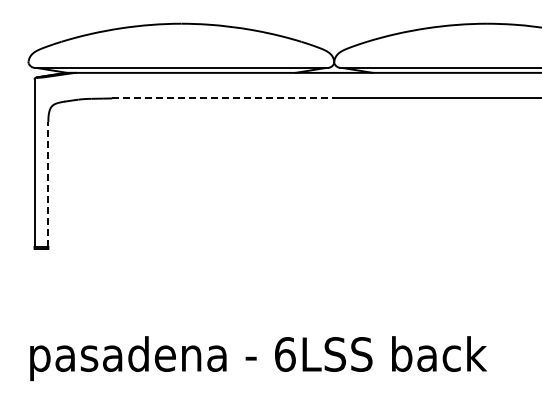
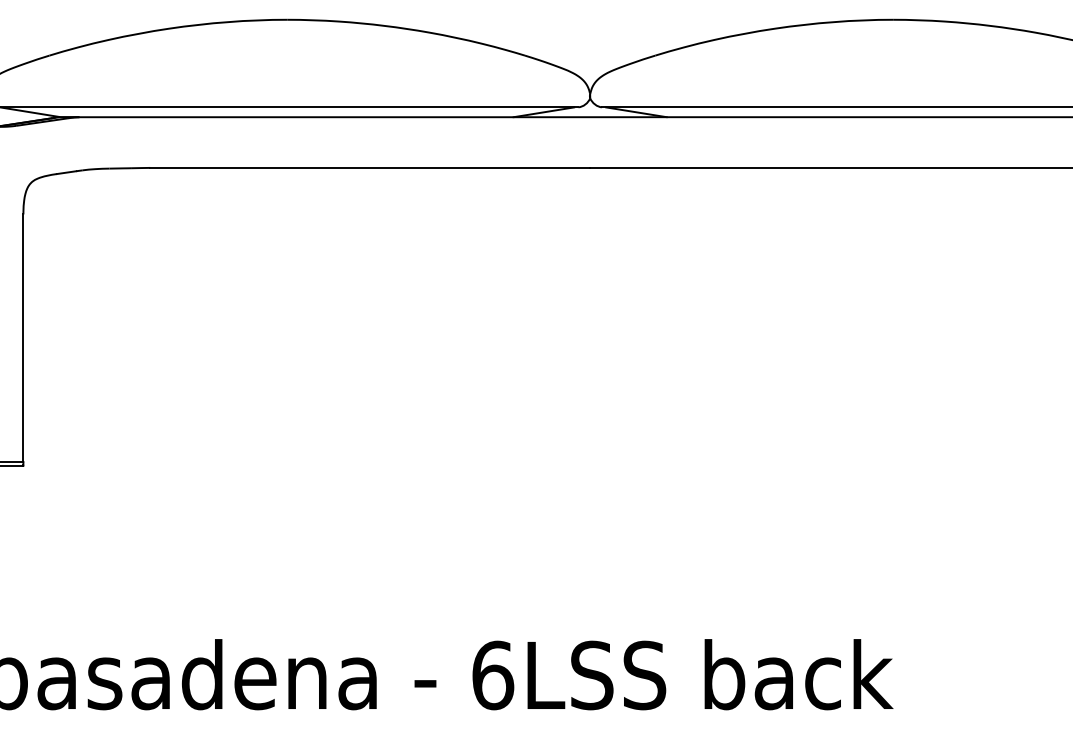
line: (223, 98) -> (370, 167), dashed -> solid
line: (48, 183) -> (23, 336), dashed -> solid

